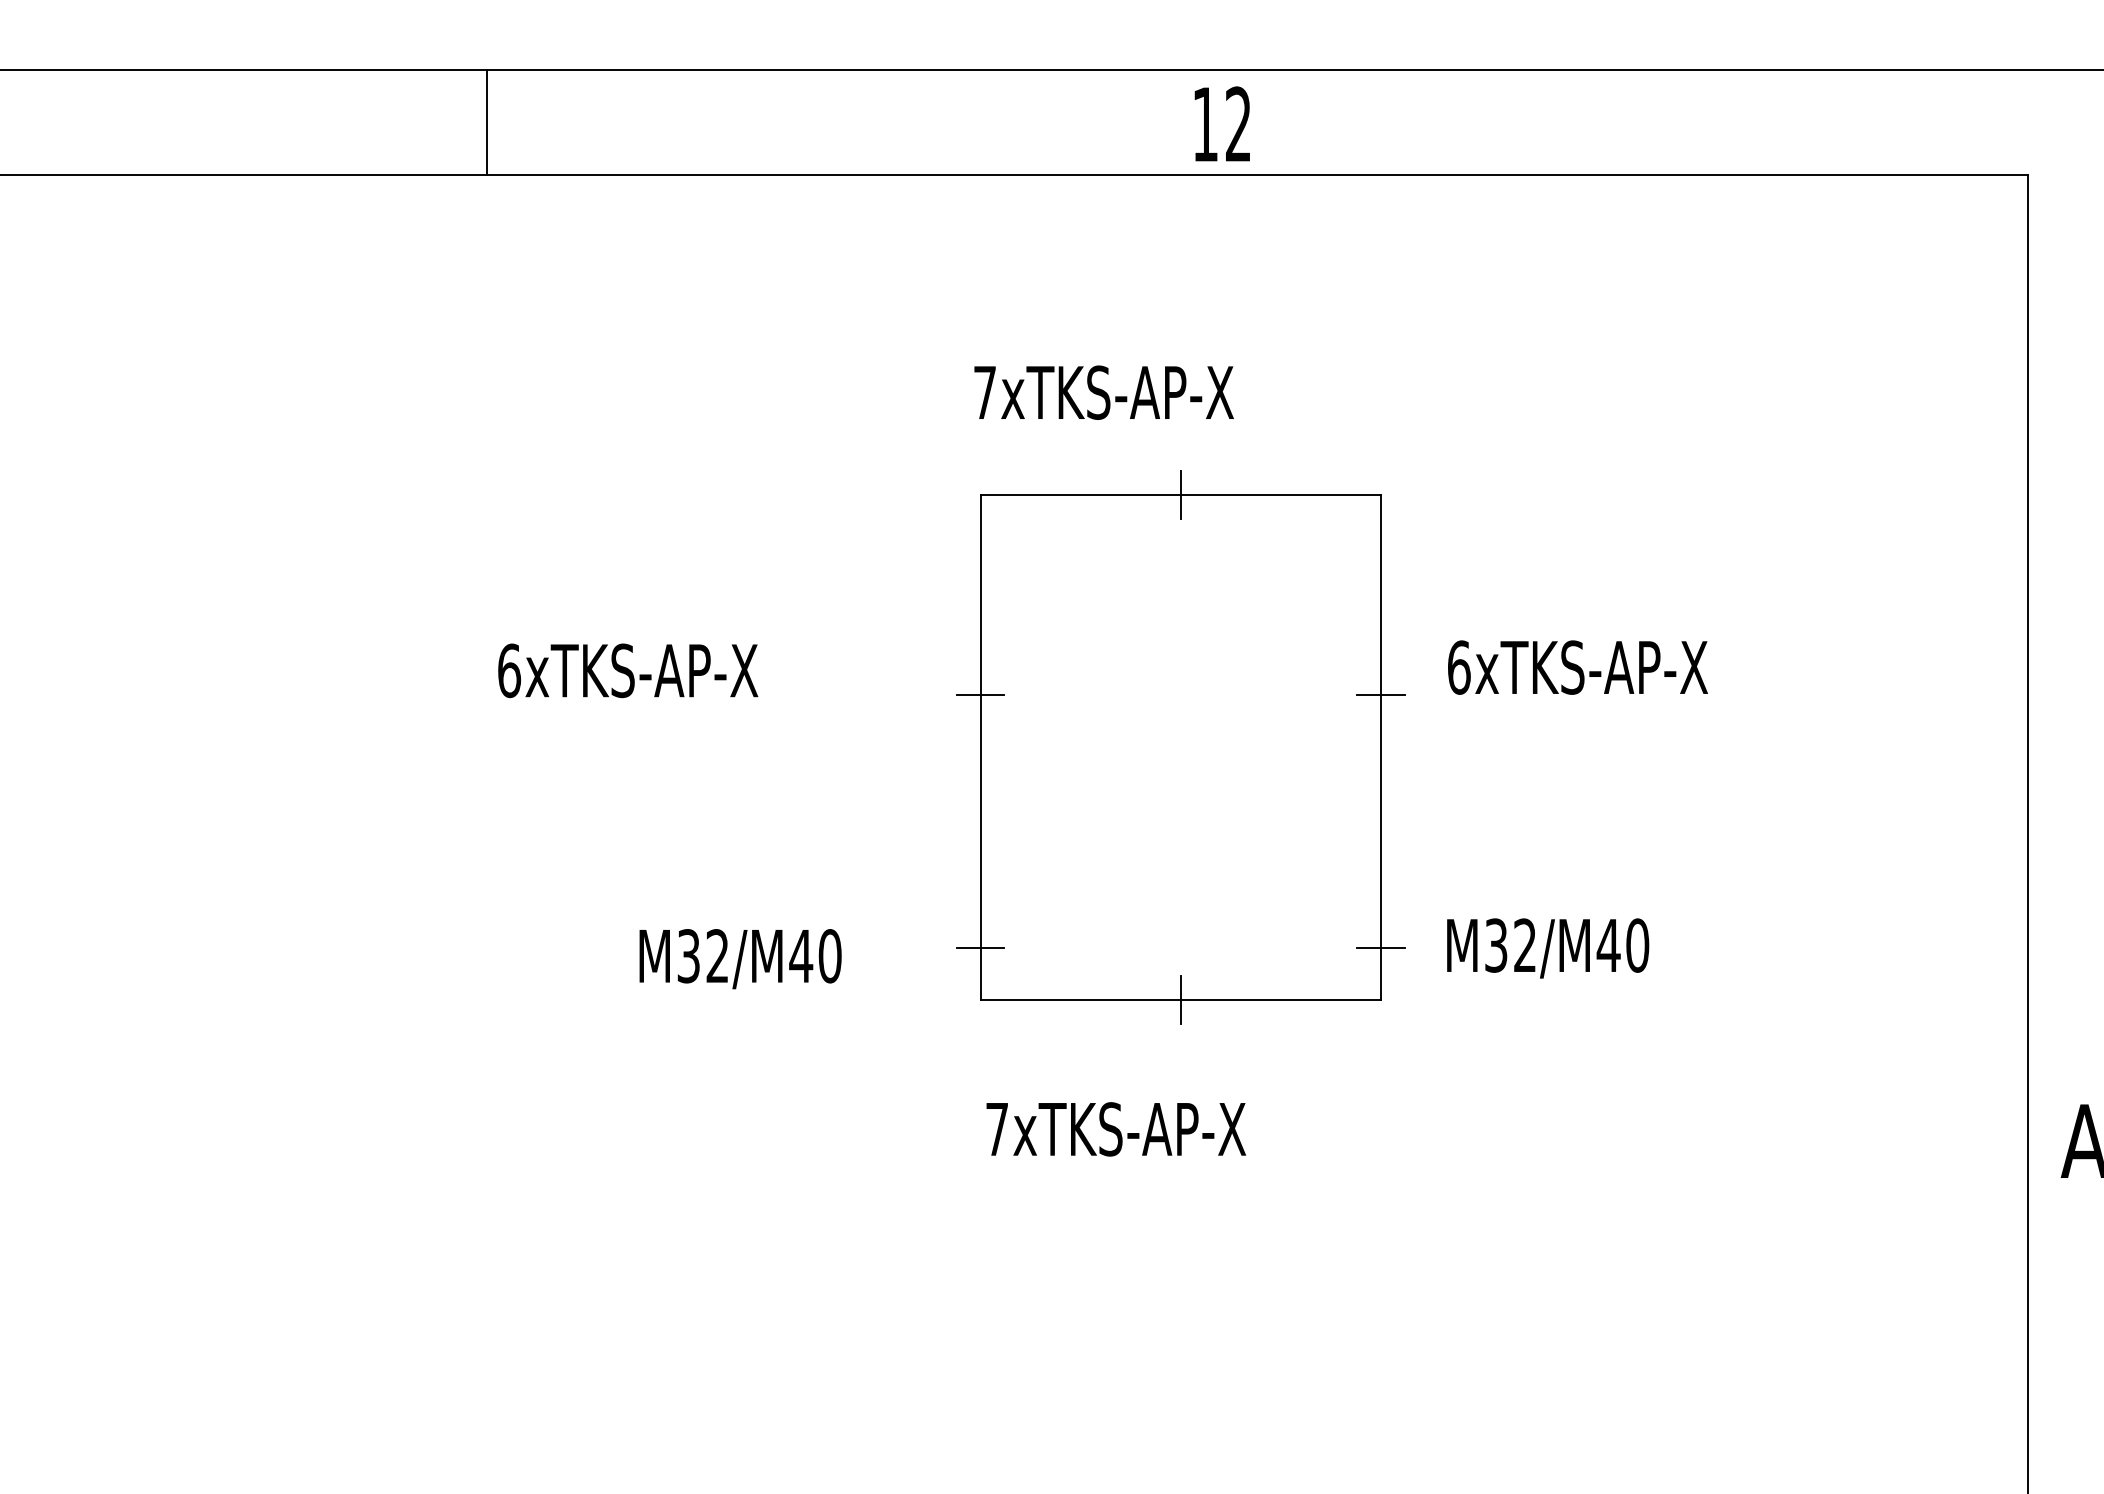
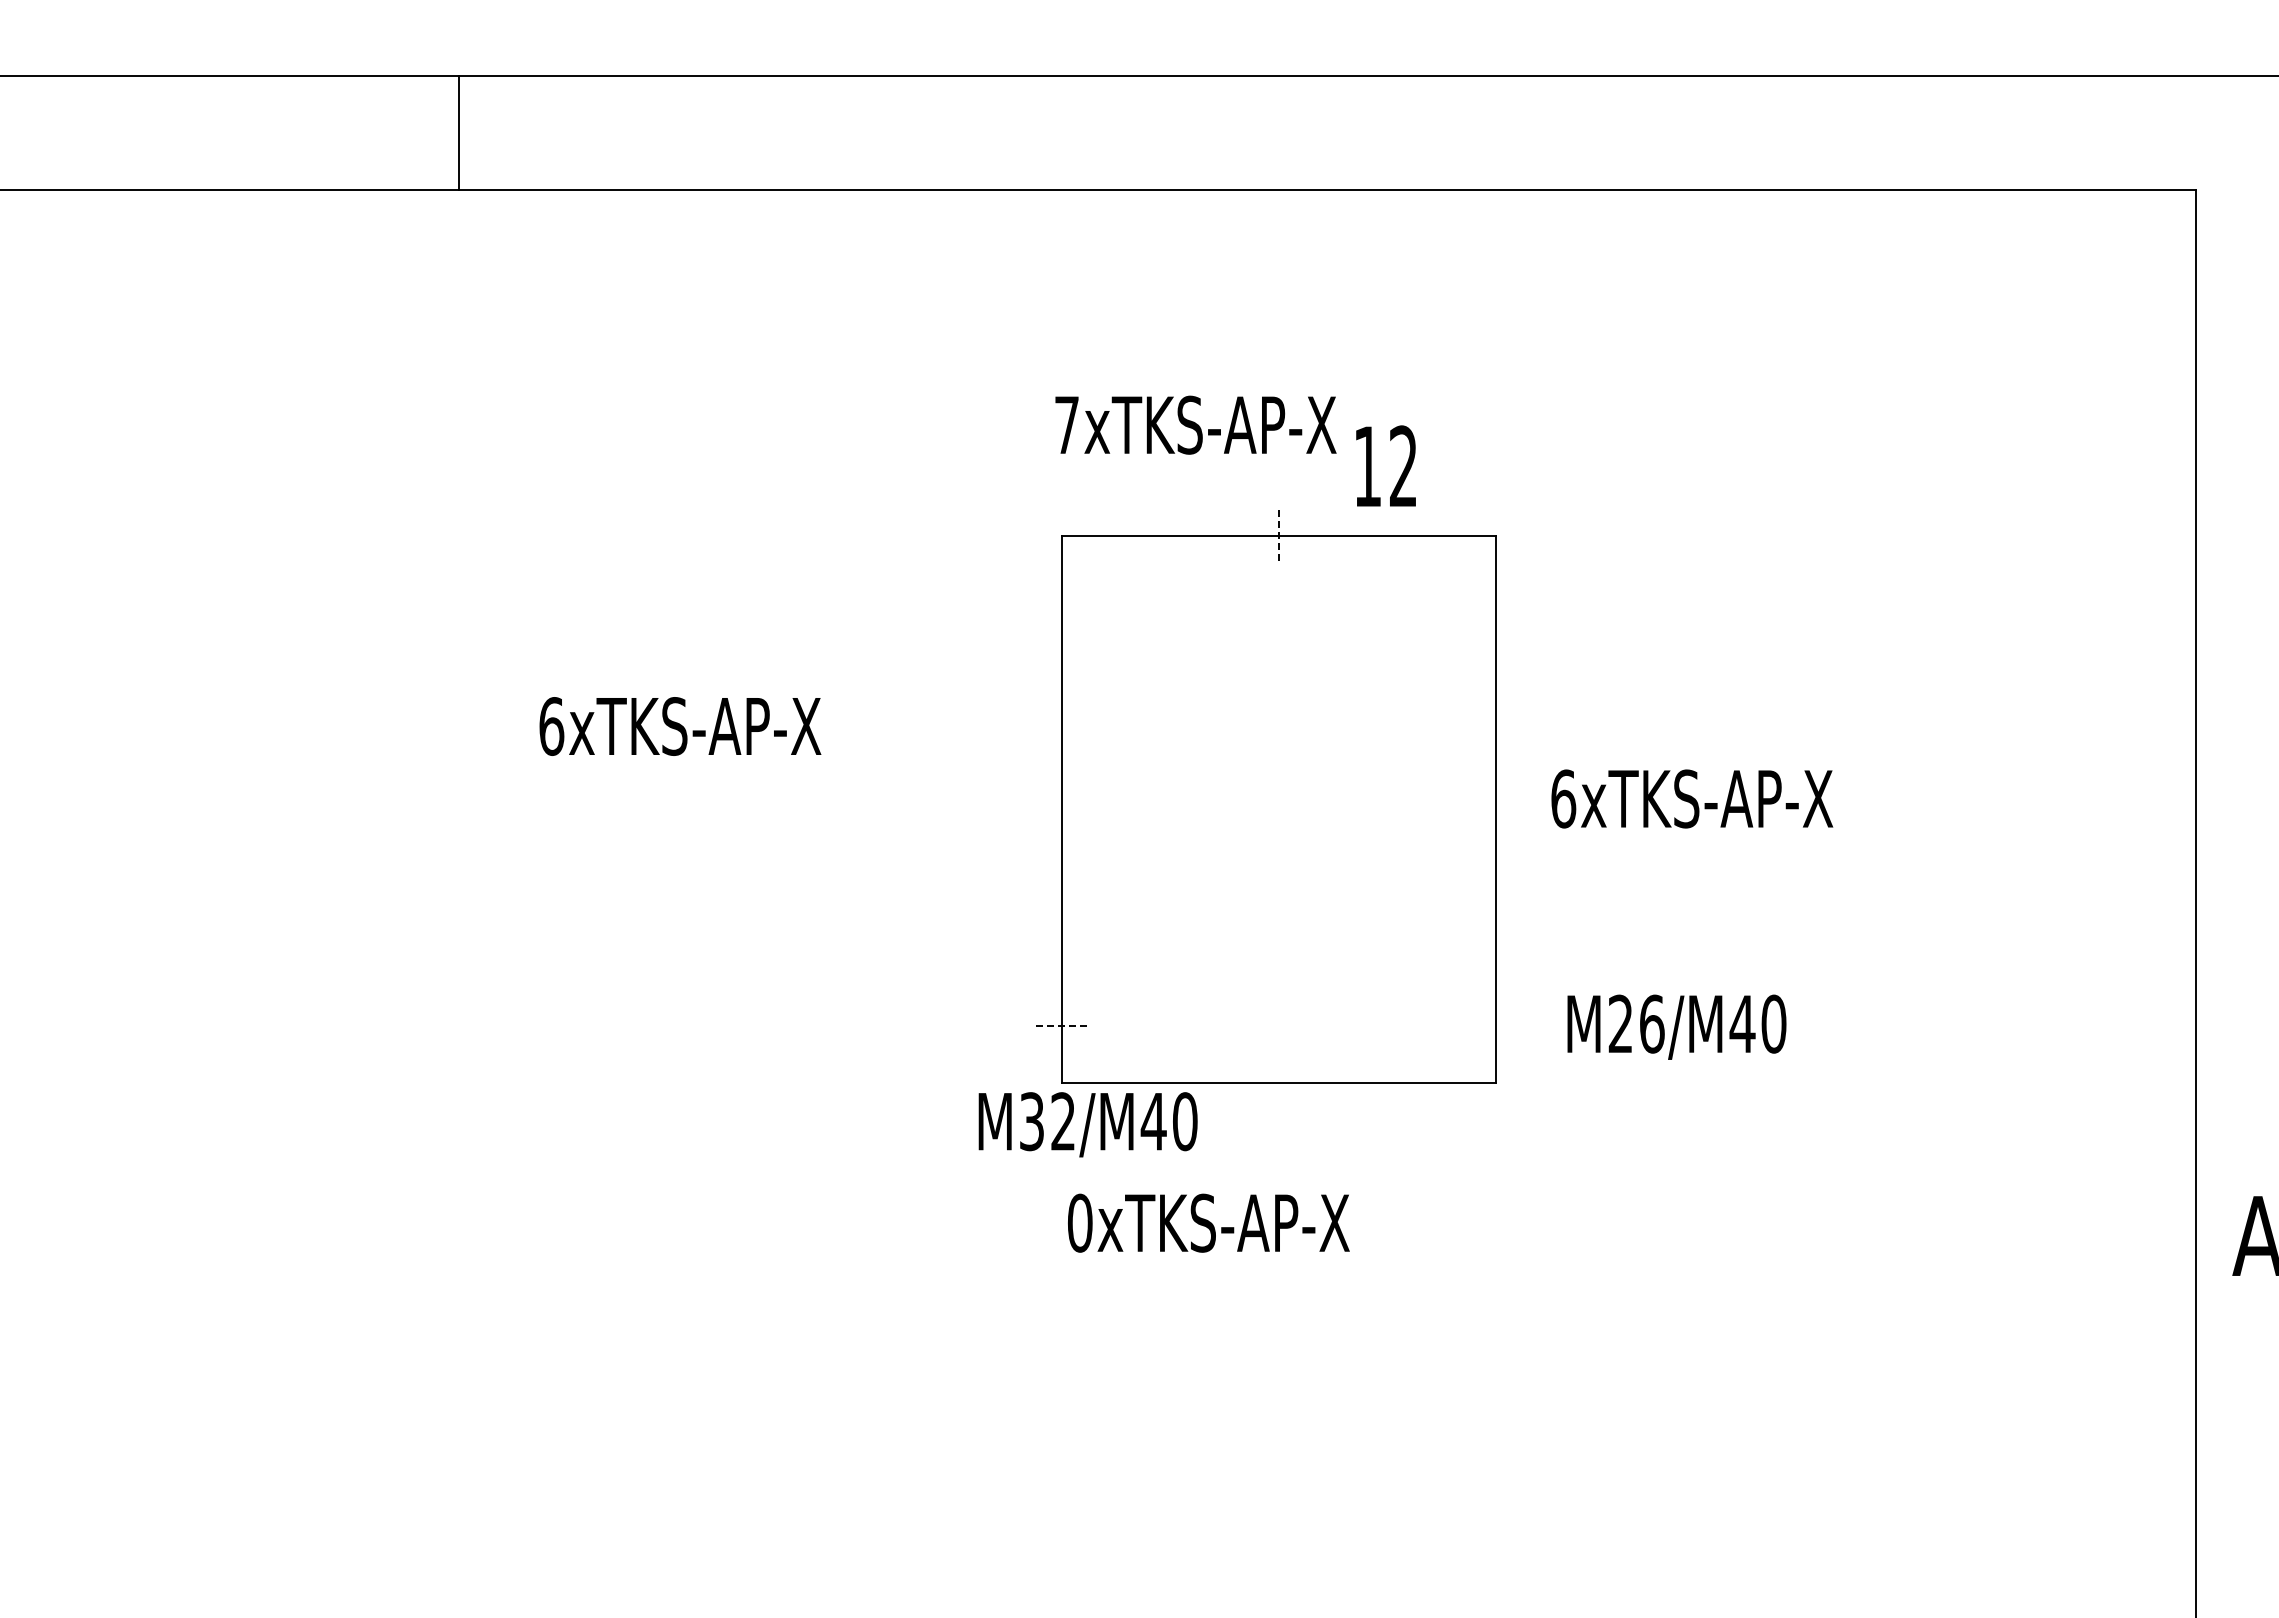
line: (487, 122) -> (458, 132), moved
text: (1221, 123) -> (1385, 465), moved
line: (1180, 494) -> (1278, 535), solid -> dashed
text: (1578, 667) -> (1692, 798), moved
line: (979, 694) -> (1061, 752), removed
line: (1380, 694) -> (1495, 752), removed
text: (1510, 945) -> (1636, 1023), M32/M40 -> M26/M40
line: (980, 947) -> (1062, 1026), solid -> dashed
line: (1380, 947) -> (1495, 1026), removed
text: (739, 958) -> (1087, 1124), moved
line: (1180, 1000) -> (1278, 1083), removed
text: (996, 1128) -> (1079, 1222), 7xTKS-AP-X -> 0xTKS-AP-X

